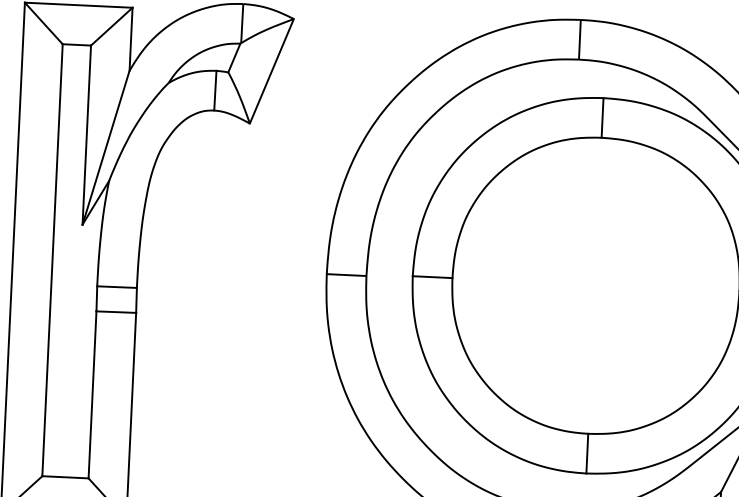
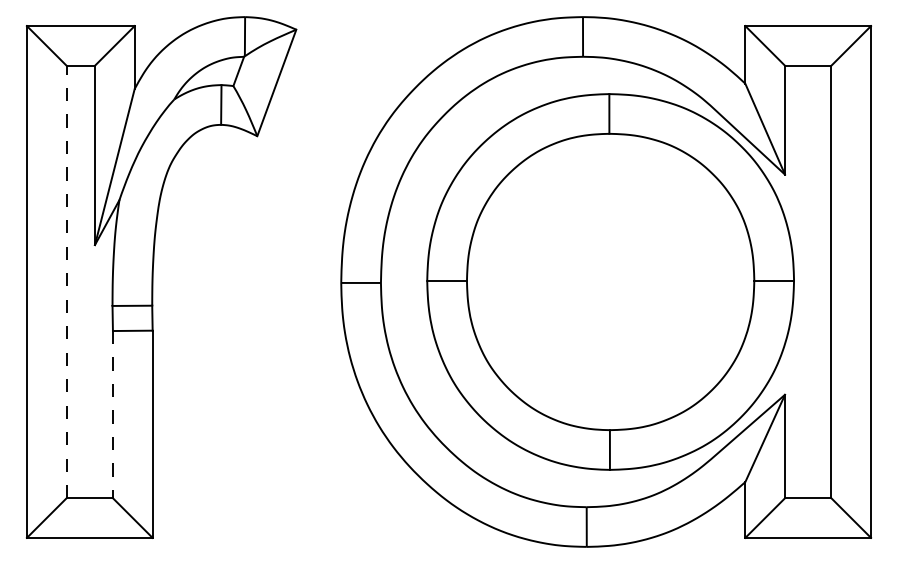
line: (52, 259) -> (66, 281), solid -> dashed
line: (92, 394) -> (112, 414), solid -> dashed

